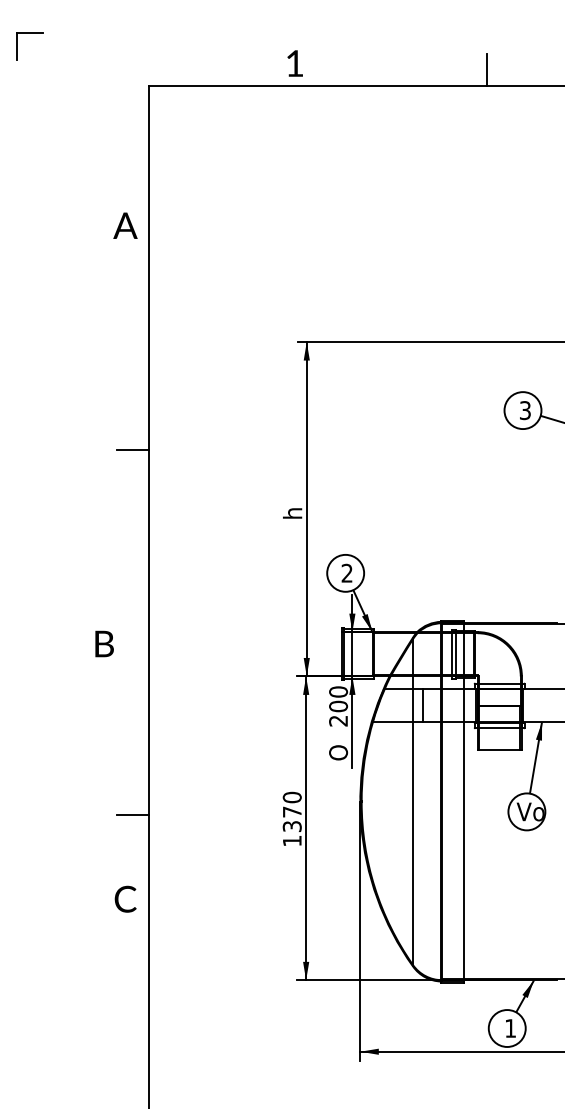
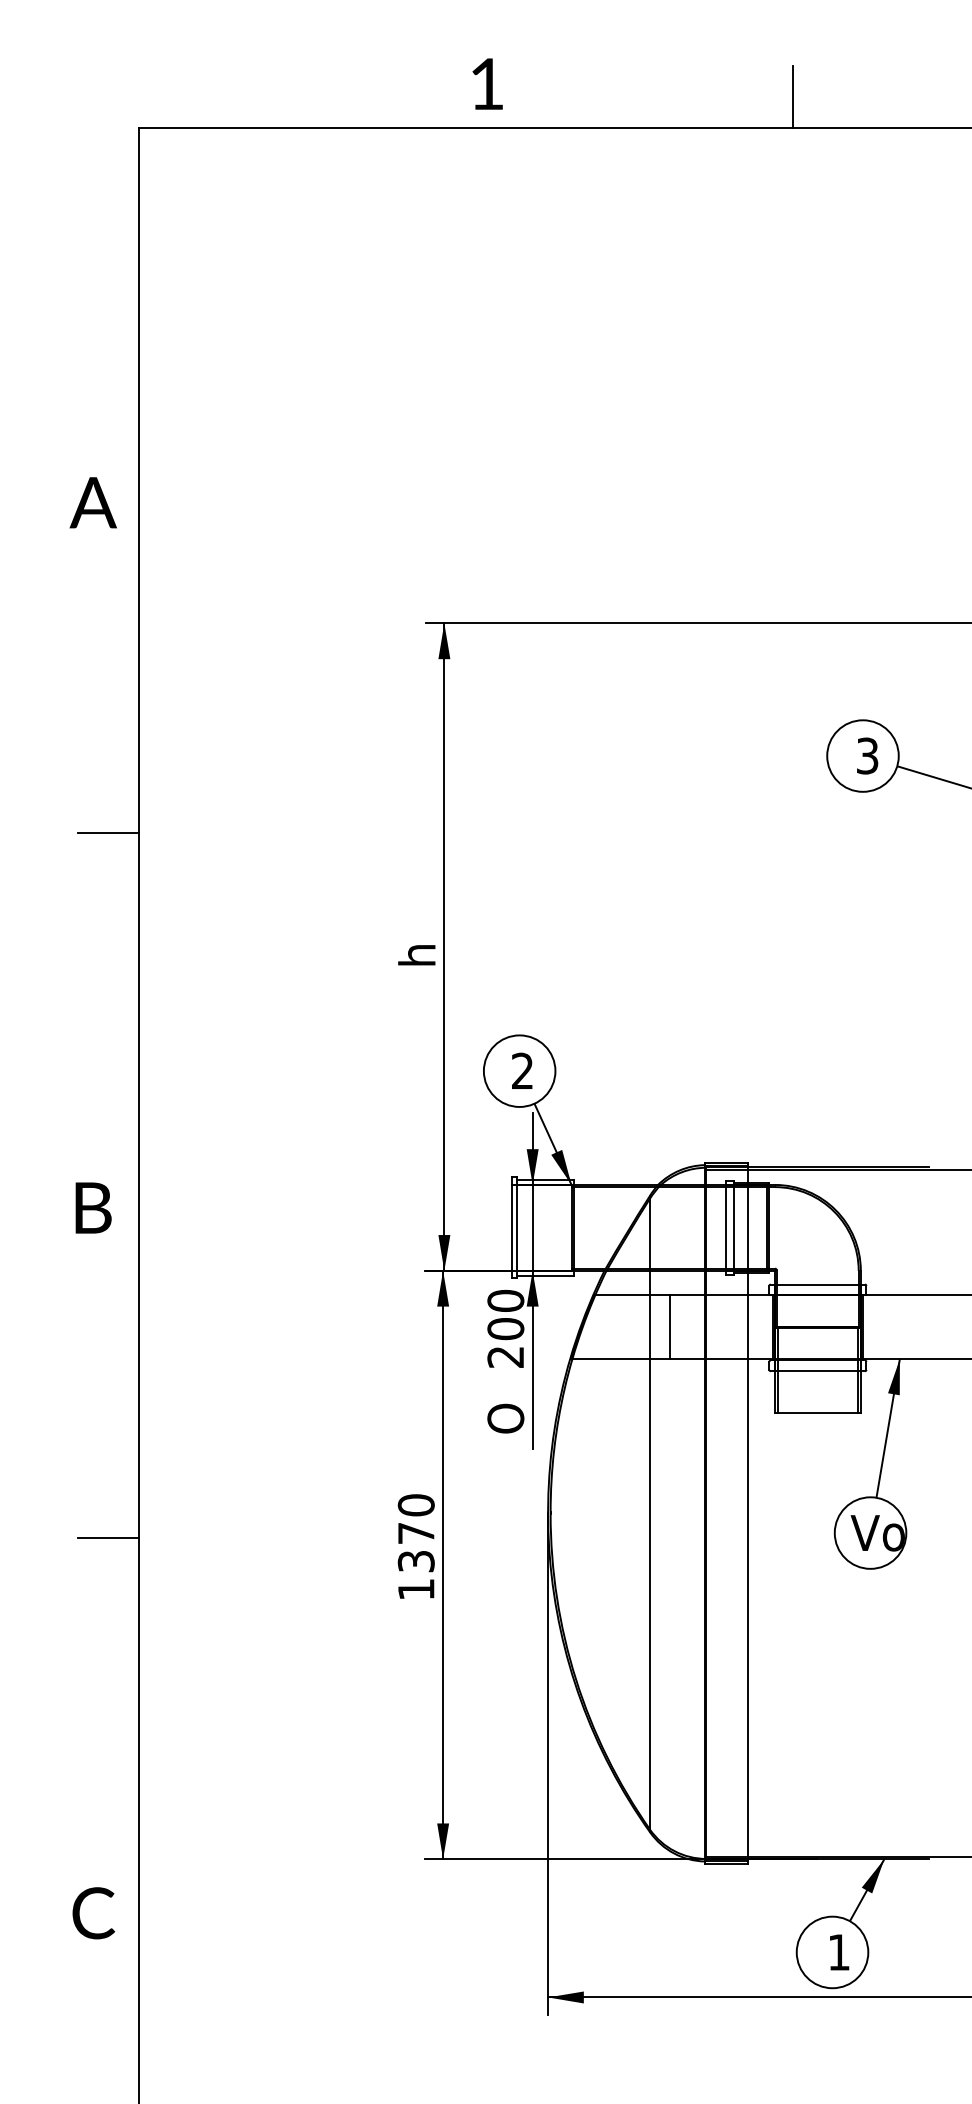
text: (294, 63) -> (486, 84), moved
text: (125, 225) -> (93, 502), moved
text: (104, 643) -> (93, 1207), moved
text: (125, 898) -> (93, 1911), moved

